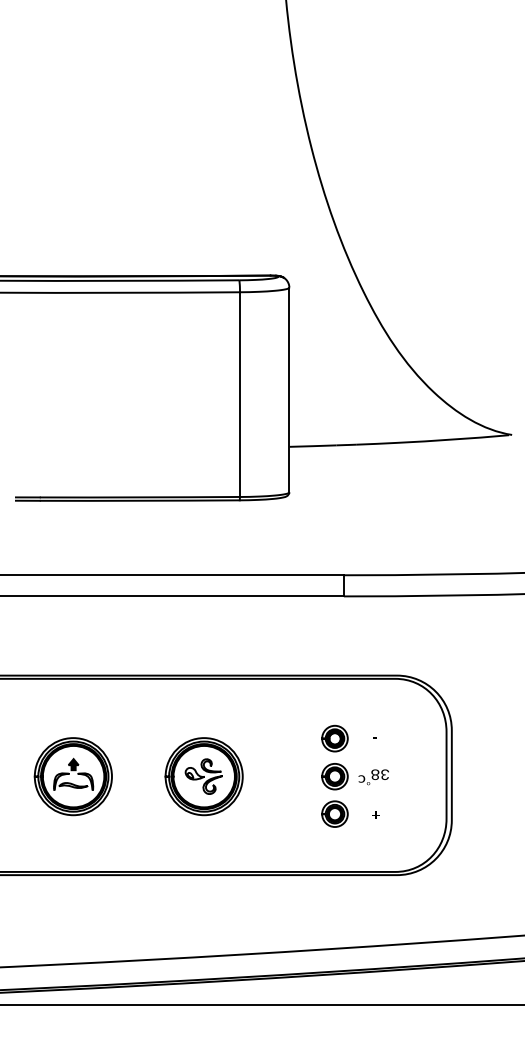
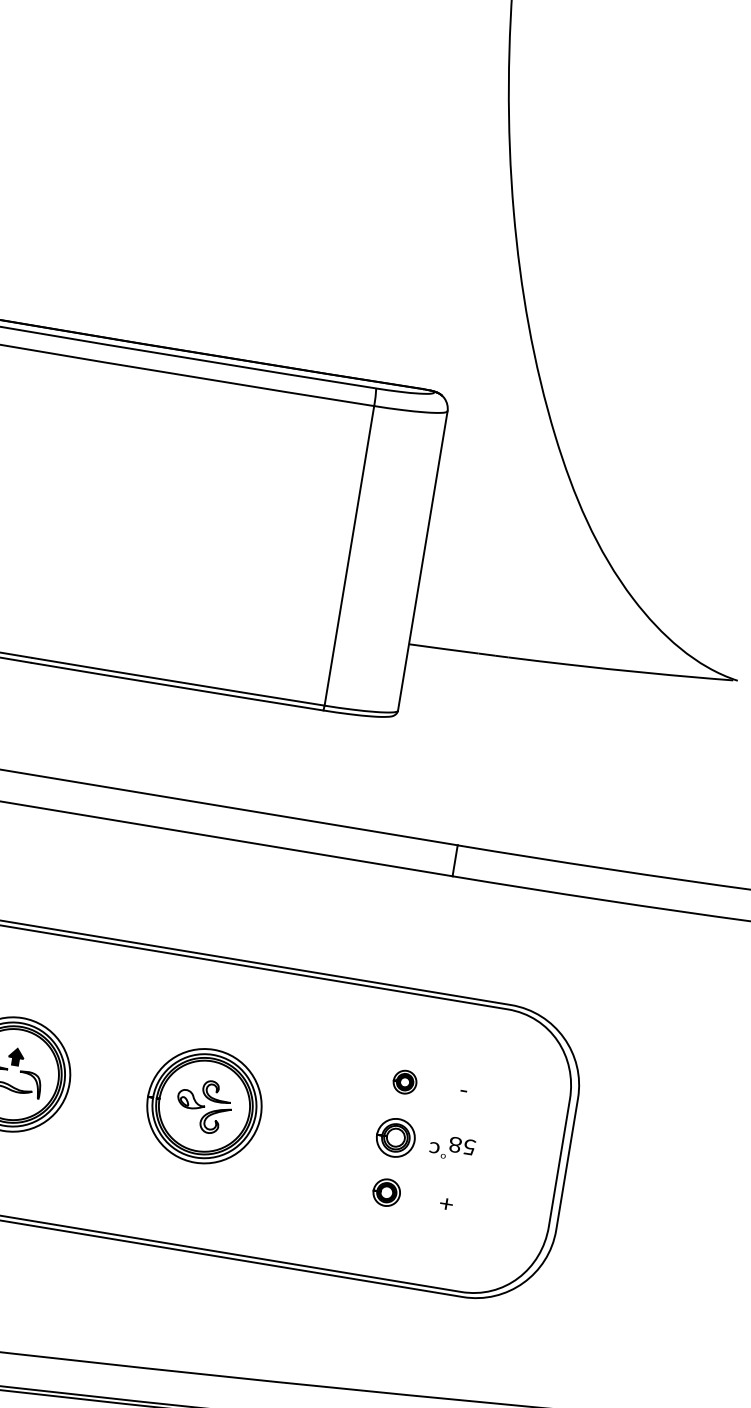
part: (334, 738) -> (404, 1081), size x0.6
text: (384, 774) -> (468, 1146), 38 -> 58
part: (334, 813) -> (386, 1191), size x0.7

